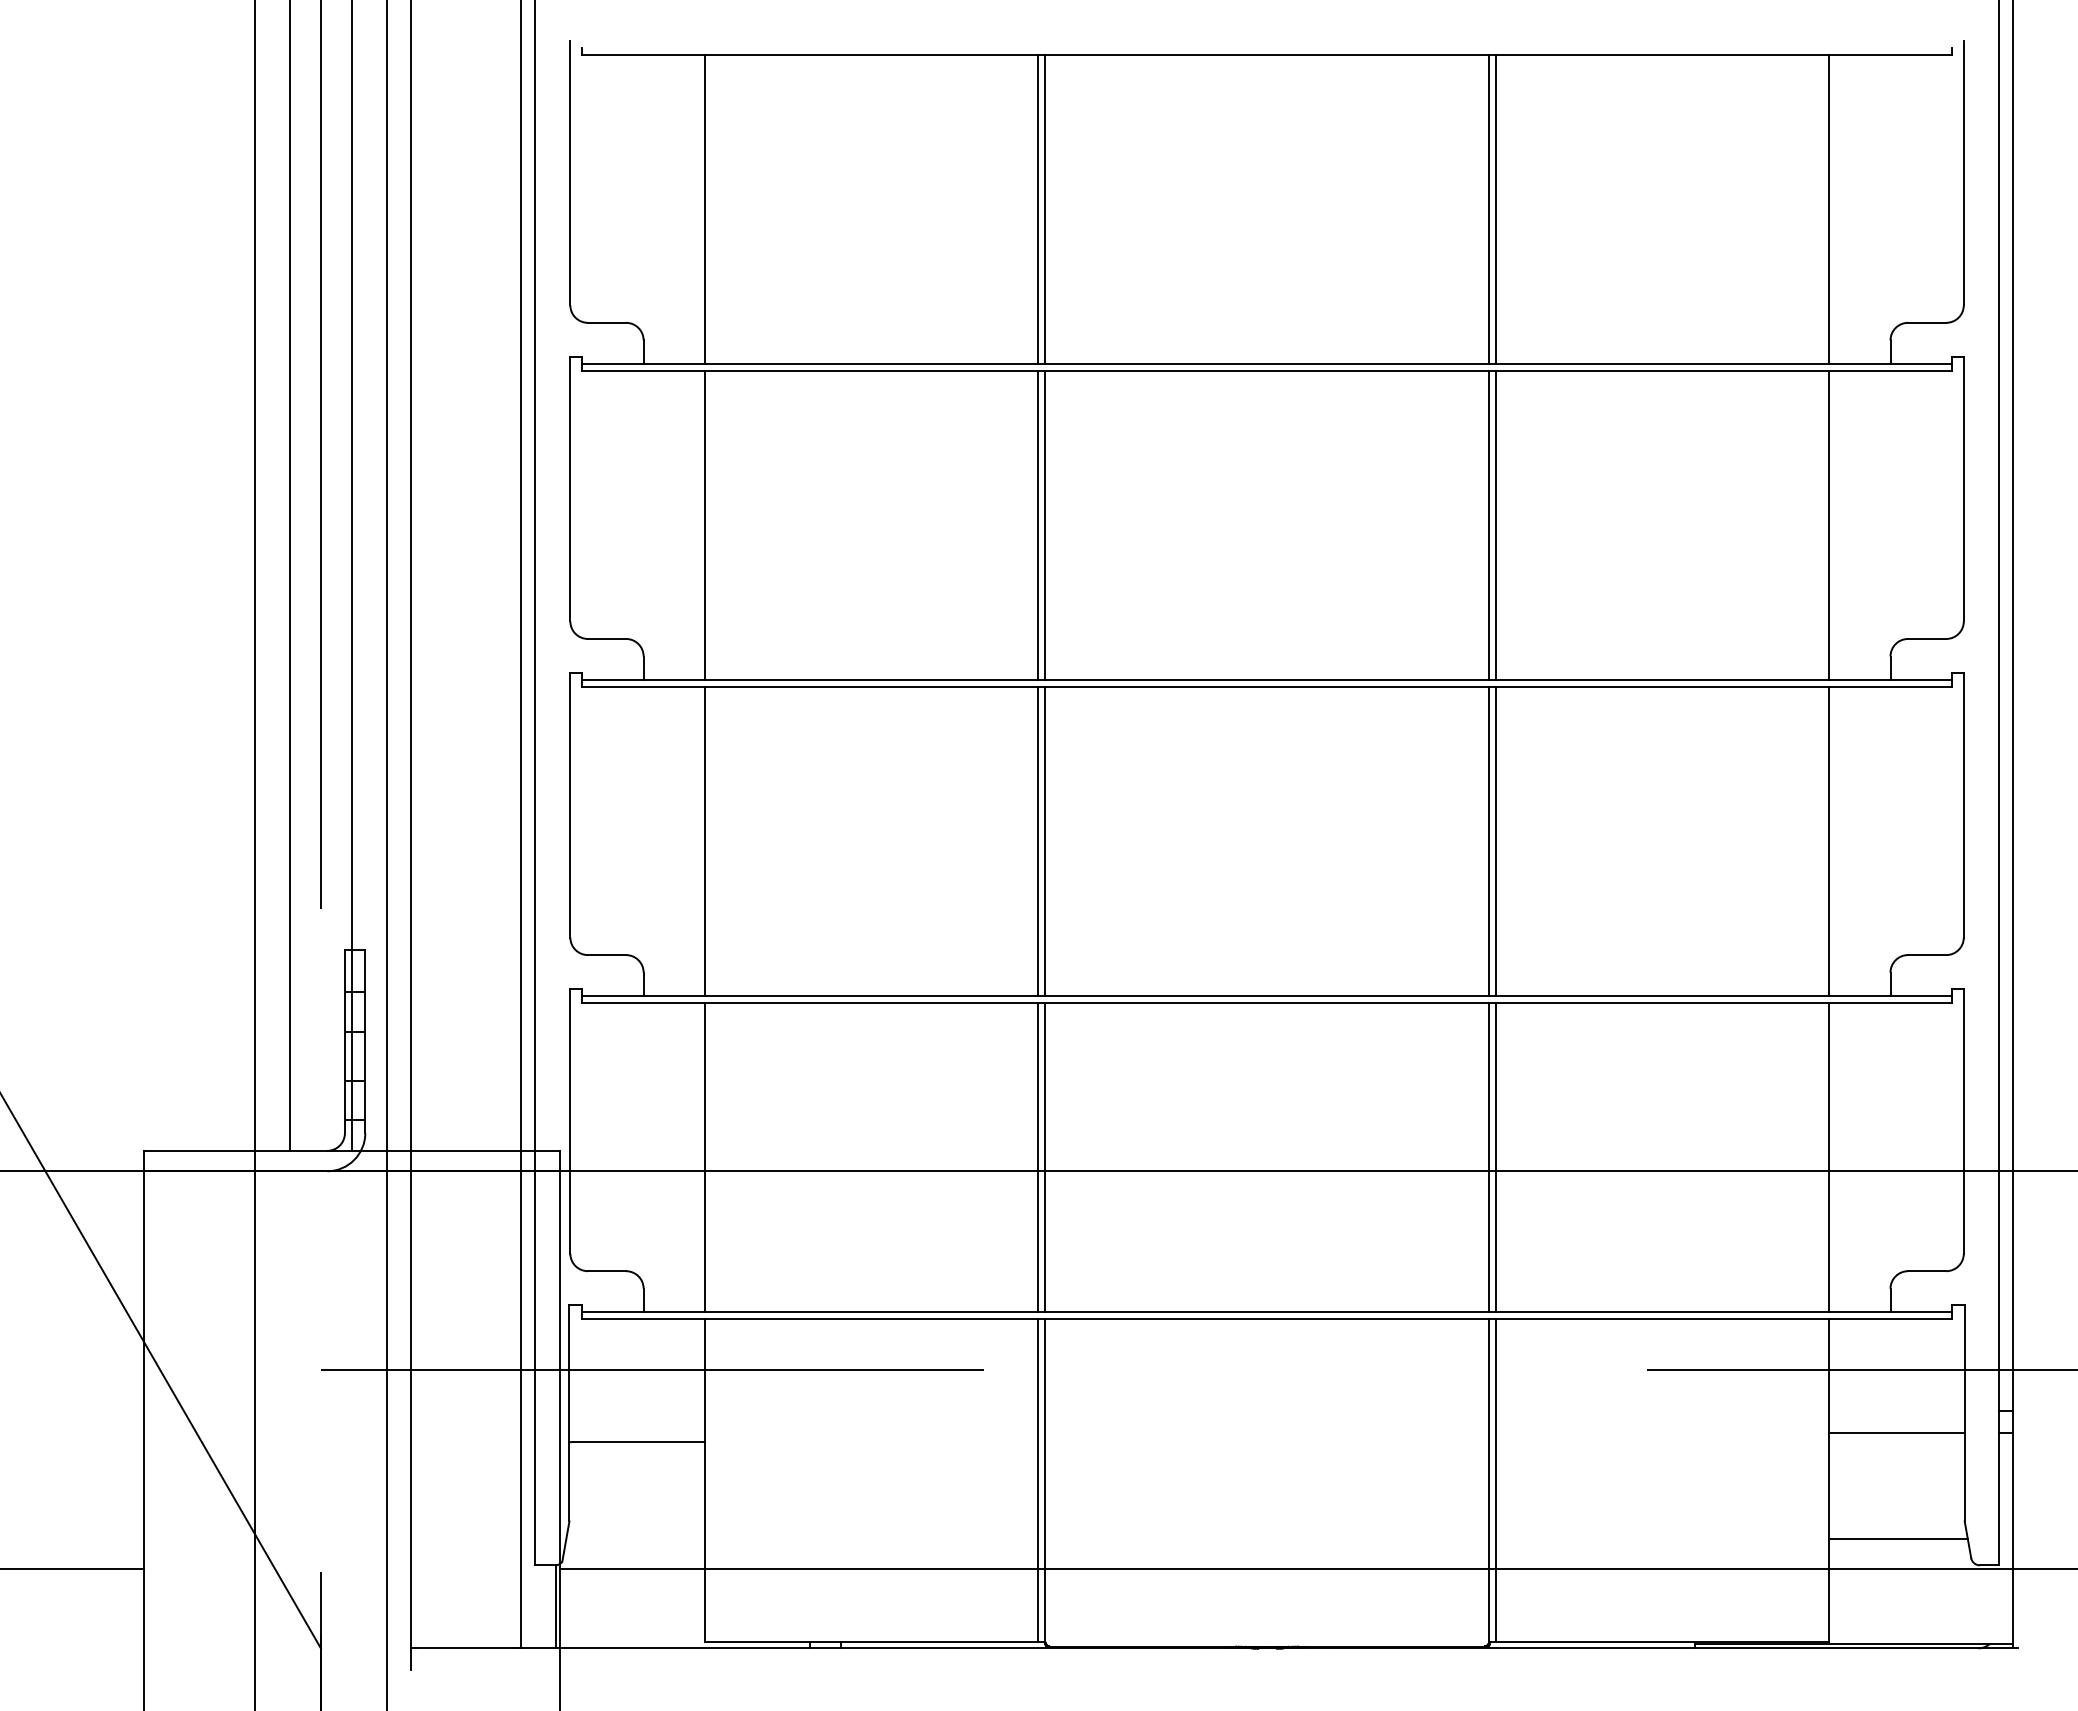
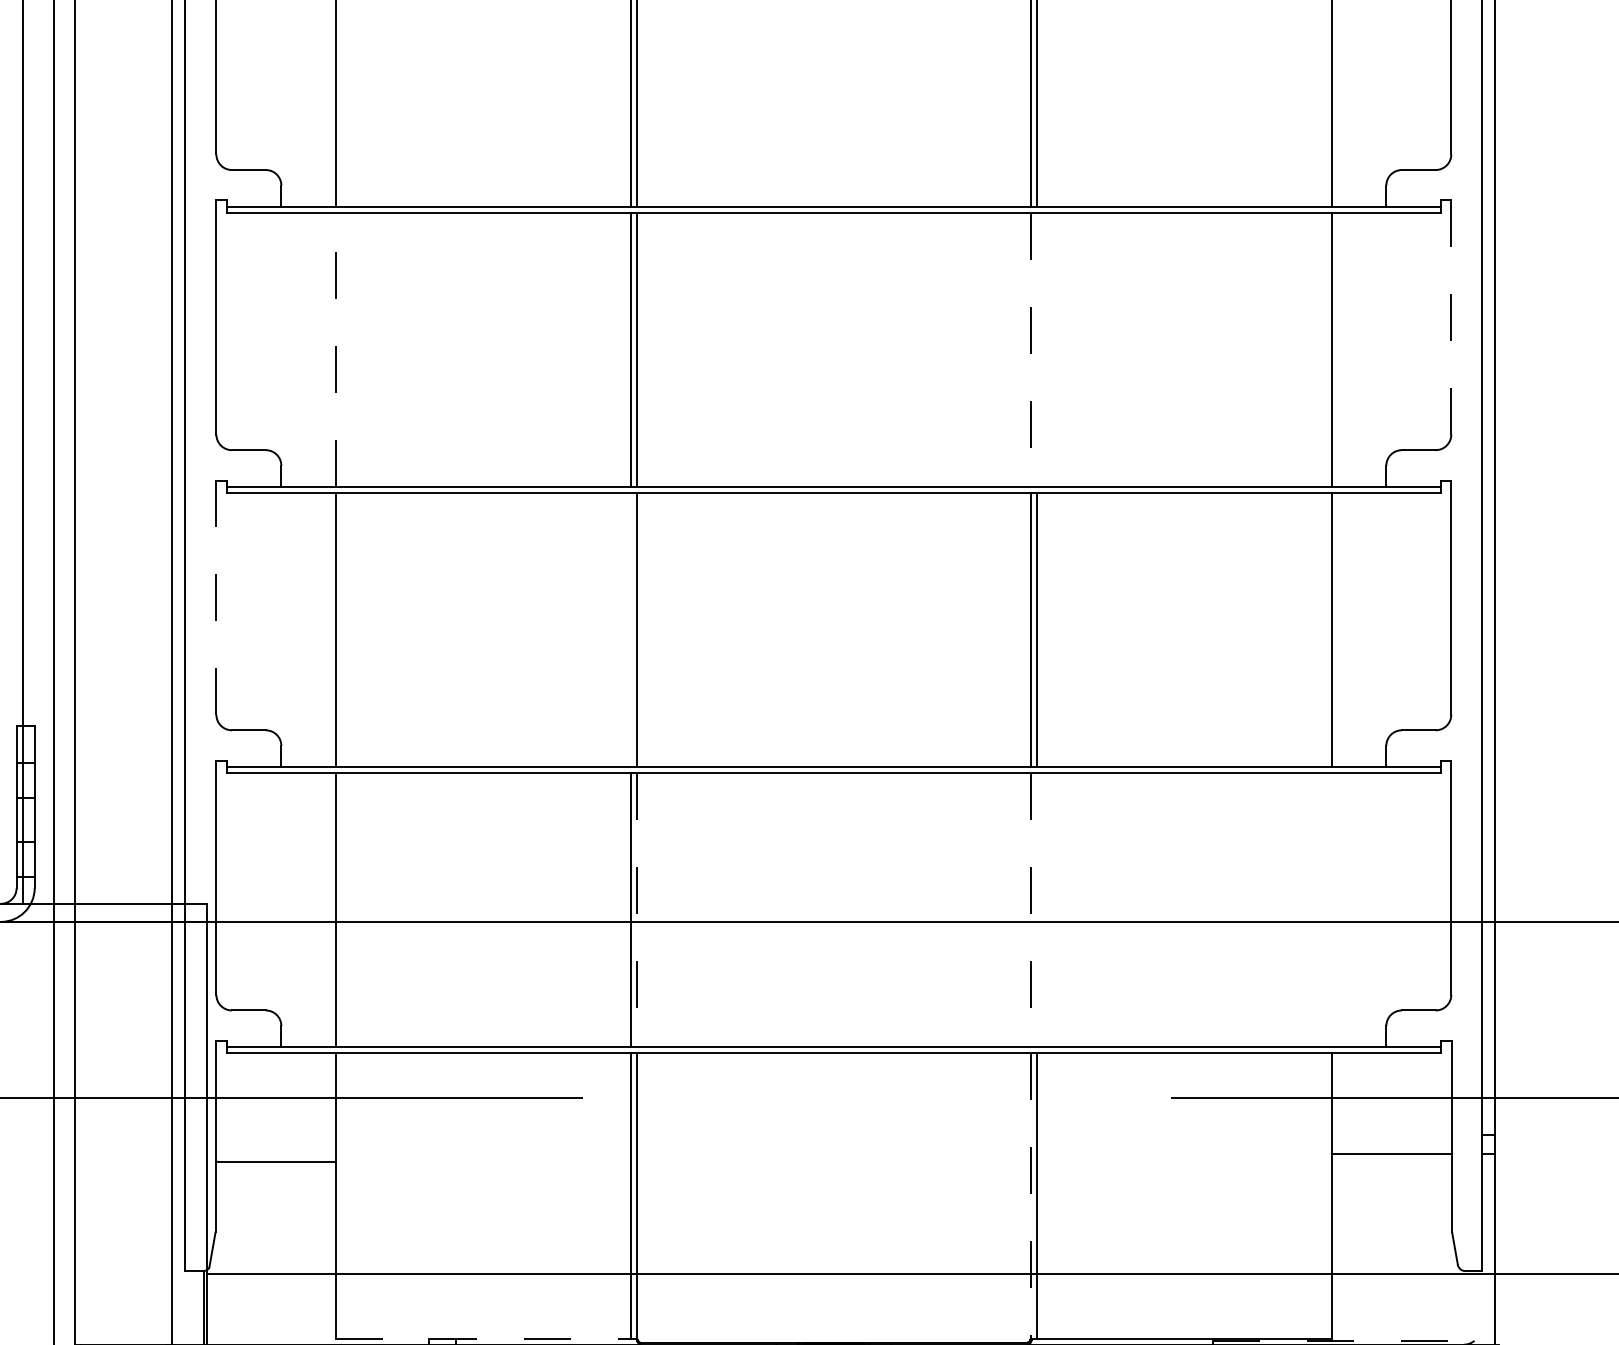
line: (1963, 488) -> (1451, 316), solid -> dashed
line: (705, 525) -> (336, 349), solid -> dashed
line: (1489, 525) -> (1030, 349), solid -> dashed
line: (1496, 525) -> (1037, 349), removed
line: (570, 804) -> (216, 596), solid -> dashed
line: (1037, 841) -> (630, 629), removed
line: (1044, 1157) -> (636, 909), solid -> dashed
line: (1489, 1157) -> (1030, 909), solid -> dashed
line: (1496, 1157) -> (1037, 909), removed
line: (1829, 1157) -> (1332, 909), removed
line: (1489, 1481) -> (1030, 1196), solid -> dashed
line: (1898, 1538) -> (1393, 1247), removed
line: (872, 1642) -> (484, 1339), solid -> dashed
line: (1854, 1643) -> (1354, 1340), solid -> dashed

